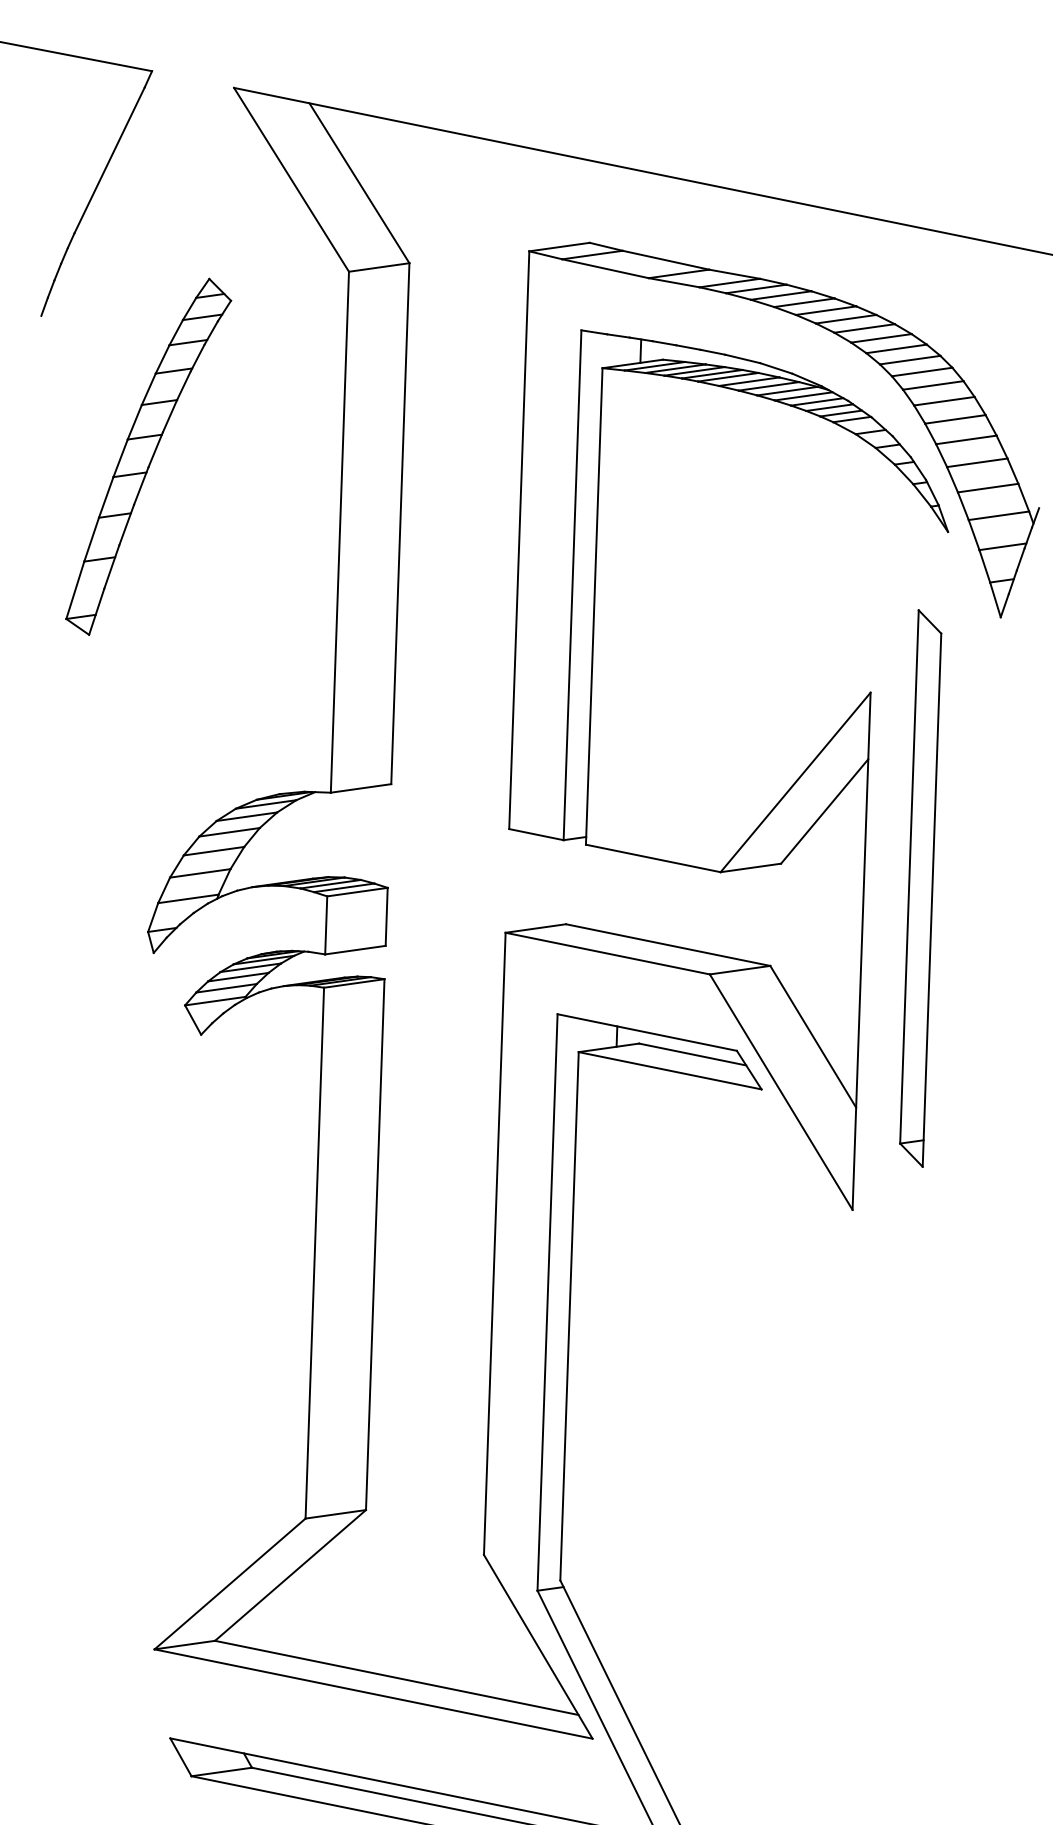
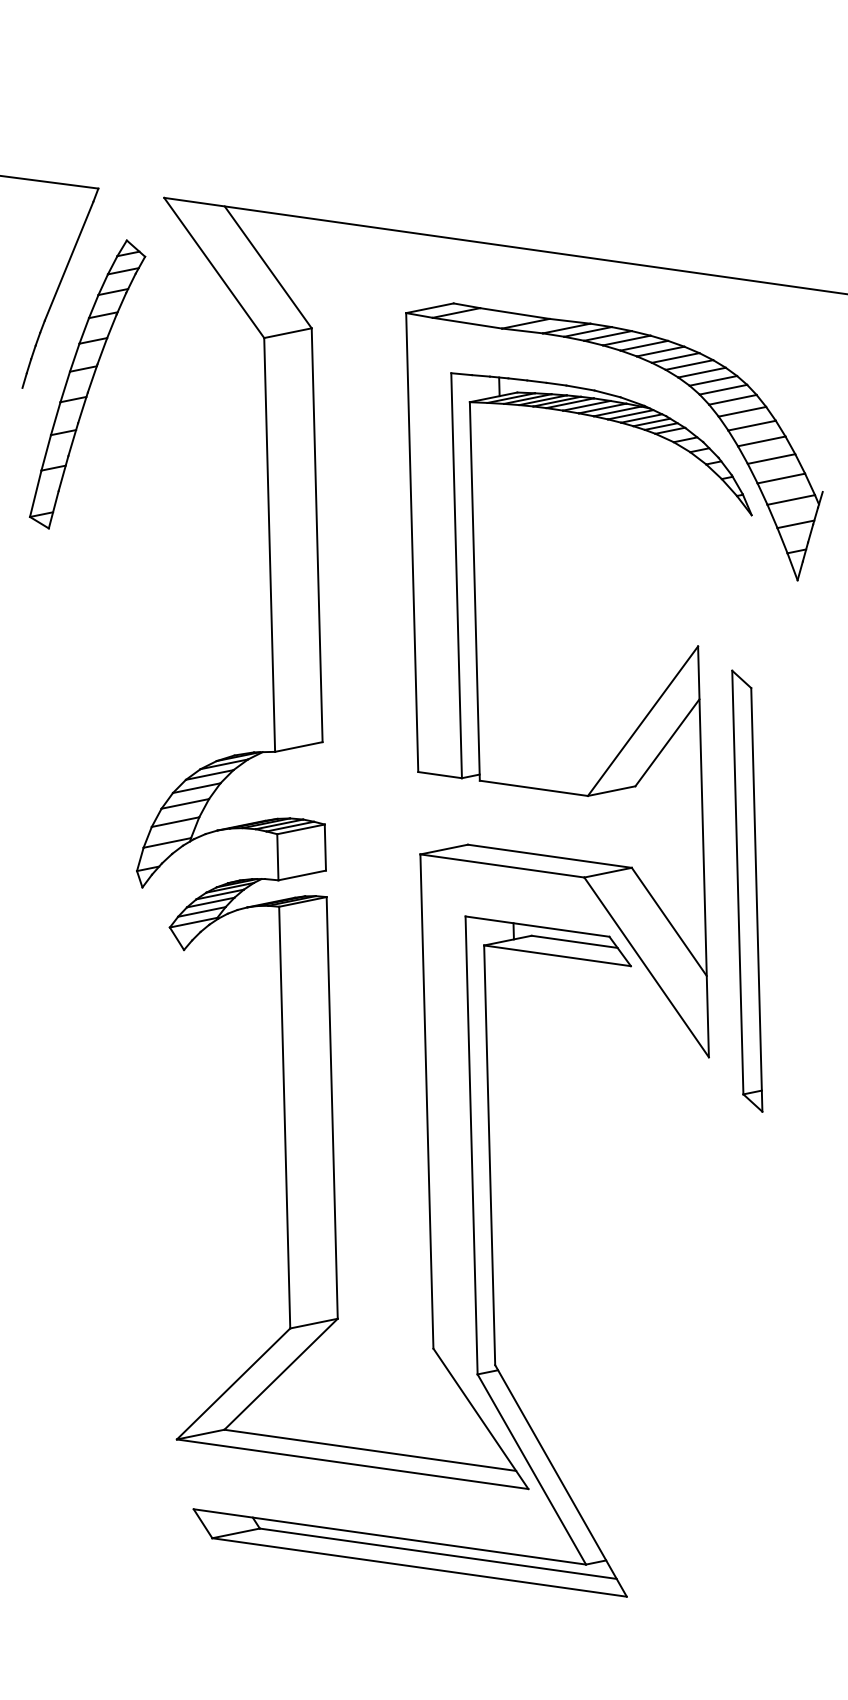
part: (148, 456) -> (87, 384), moved
part: (920, 887) -> (747, 890), moved

